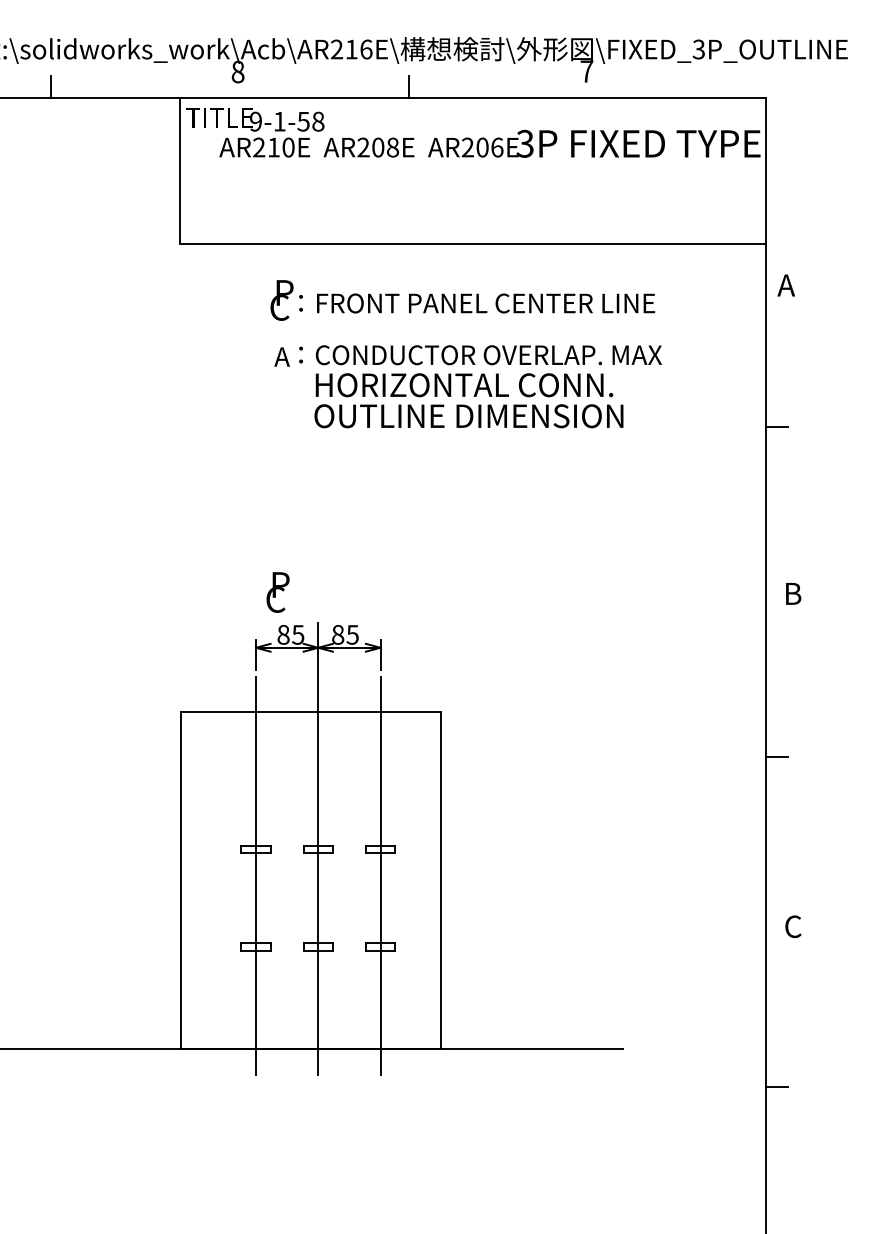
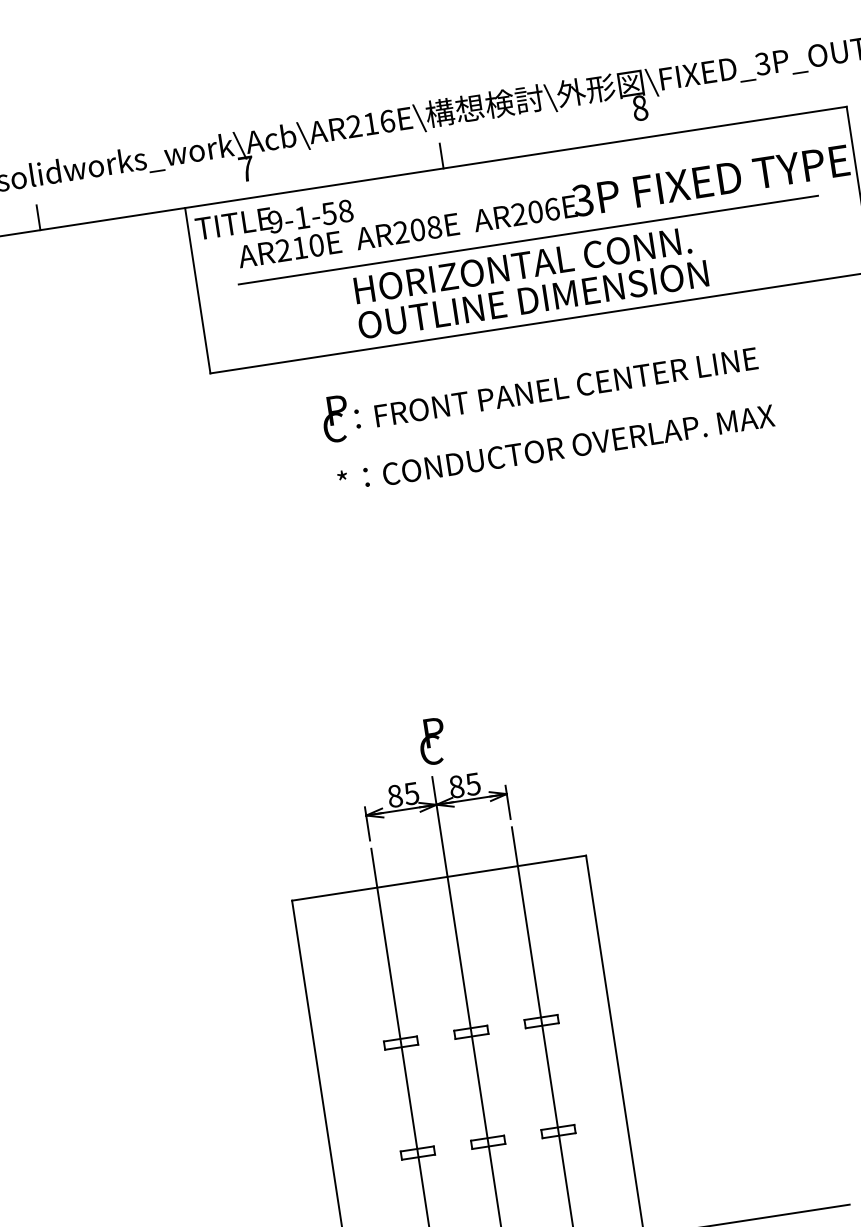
text: (237, 71) -> (245, 168), 8 -> 7
text: (586, 71) -> (639, 108), 7 -> 8
line: (472, 171) -> (528, 240), added
text: (281, 355) -> (344, 481), A -> *
text: (468, 400) -> (530, 282), moved
text: (277, 592) -> (431, 741), moved

